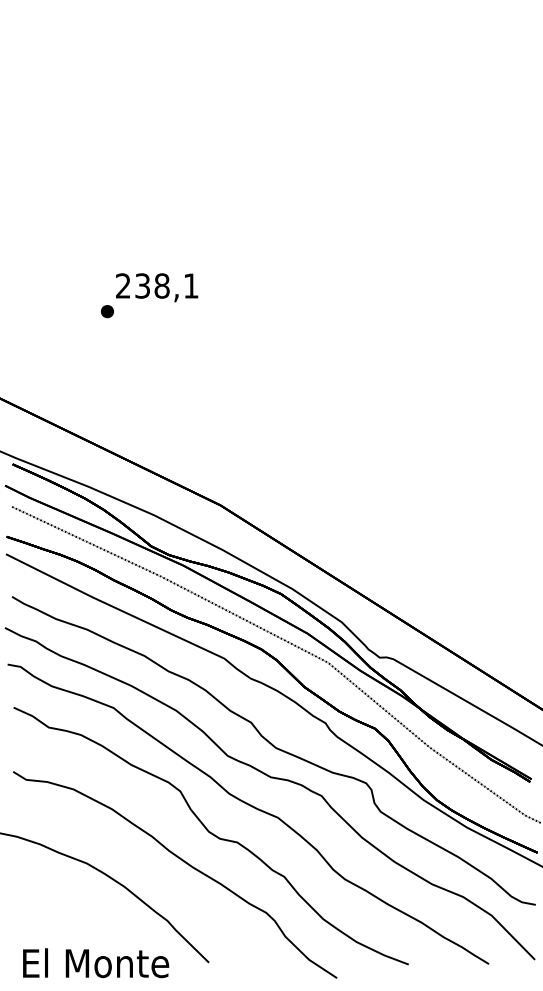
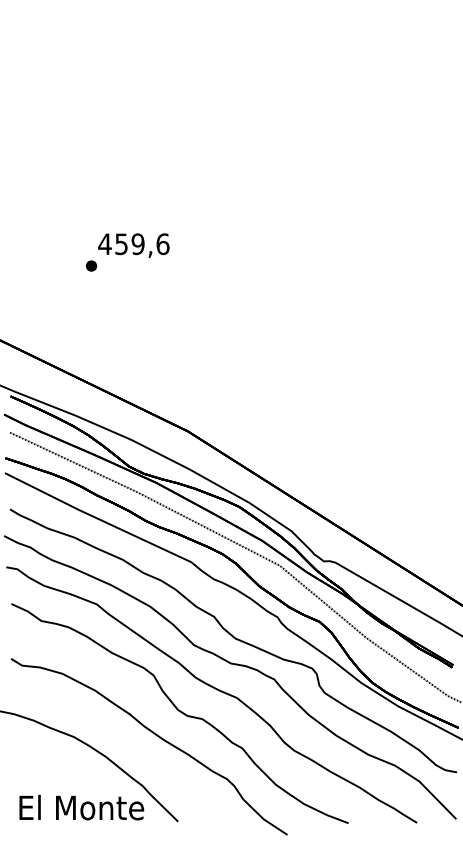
text: (156, 285) -> (133, 243), 238,1 -> 459,6
text: (96, 963) -> (82, 807), moved

